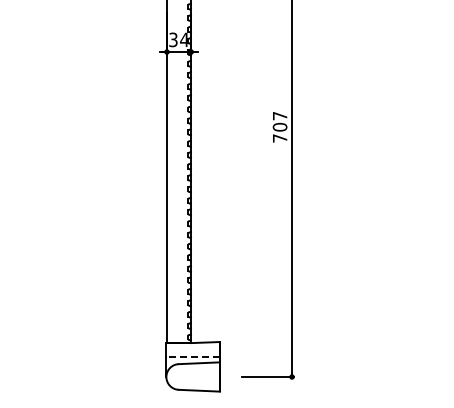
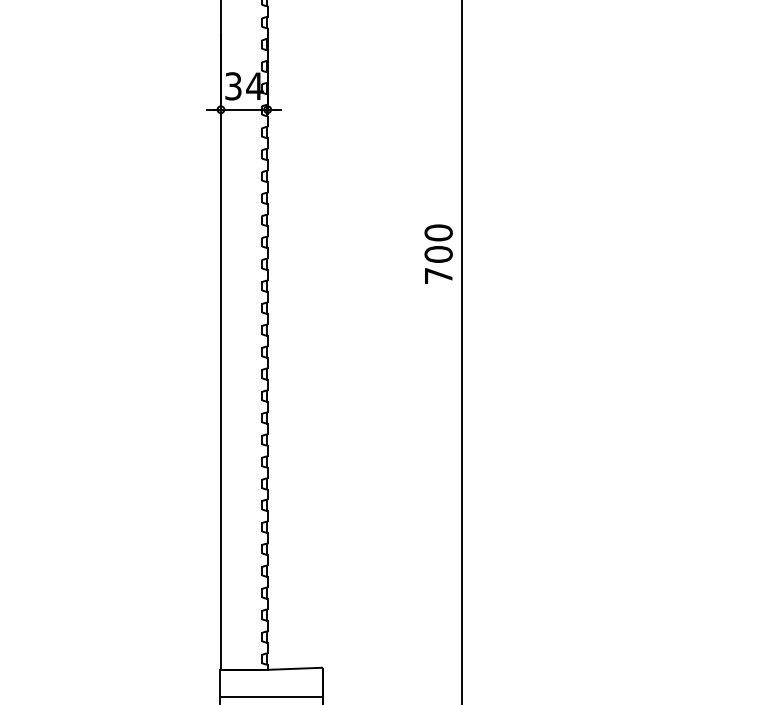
text: (279, 115) -> (437, 231), 707 -> 700
line: (193, 357) -> (272, 697), dashed -> solid

